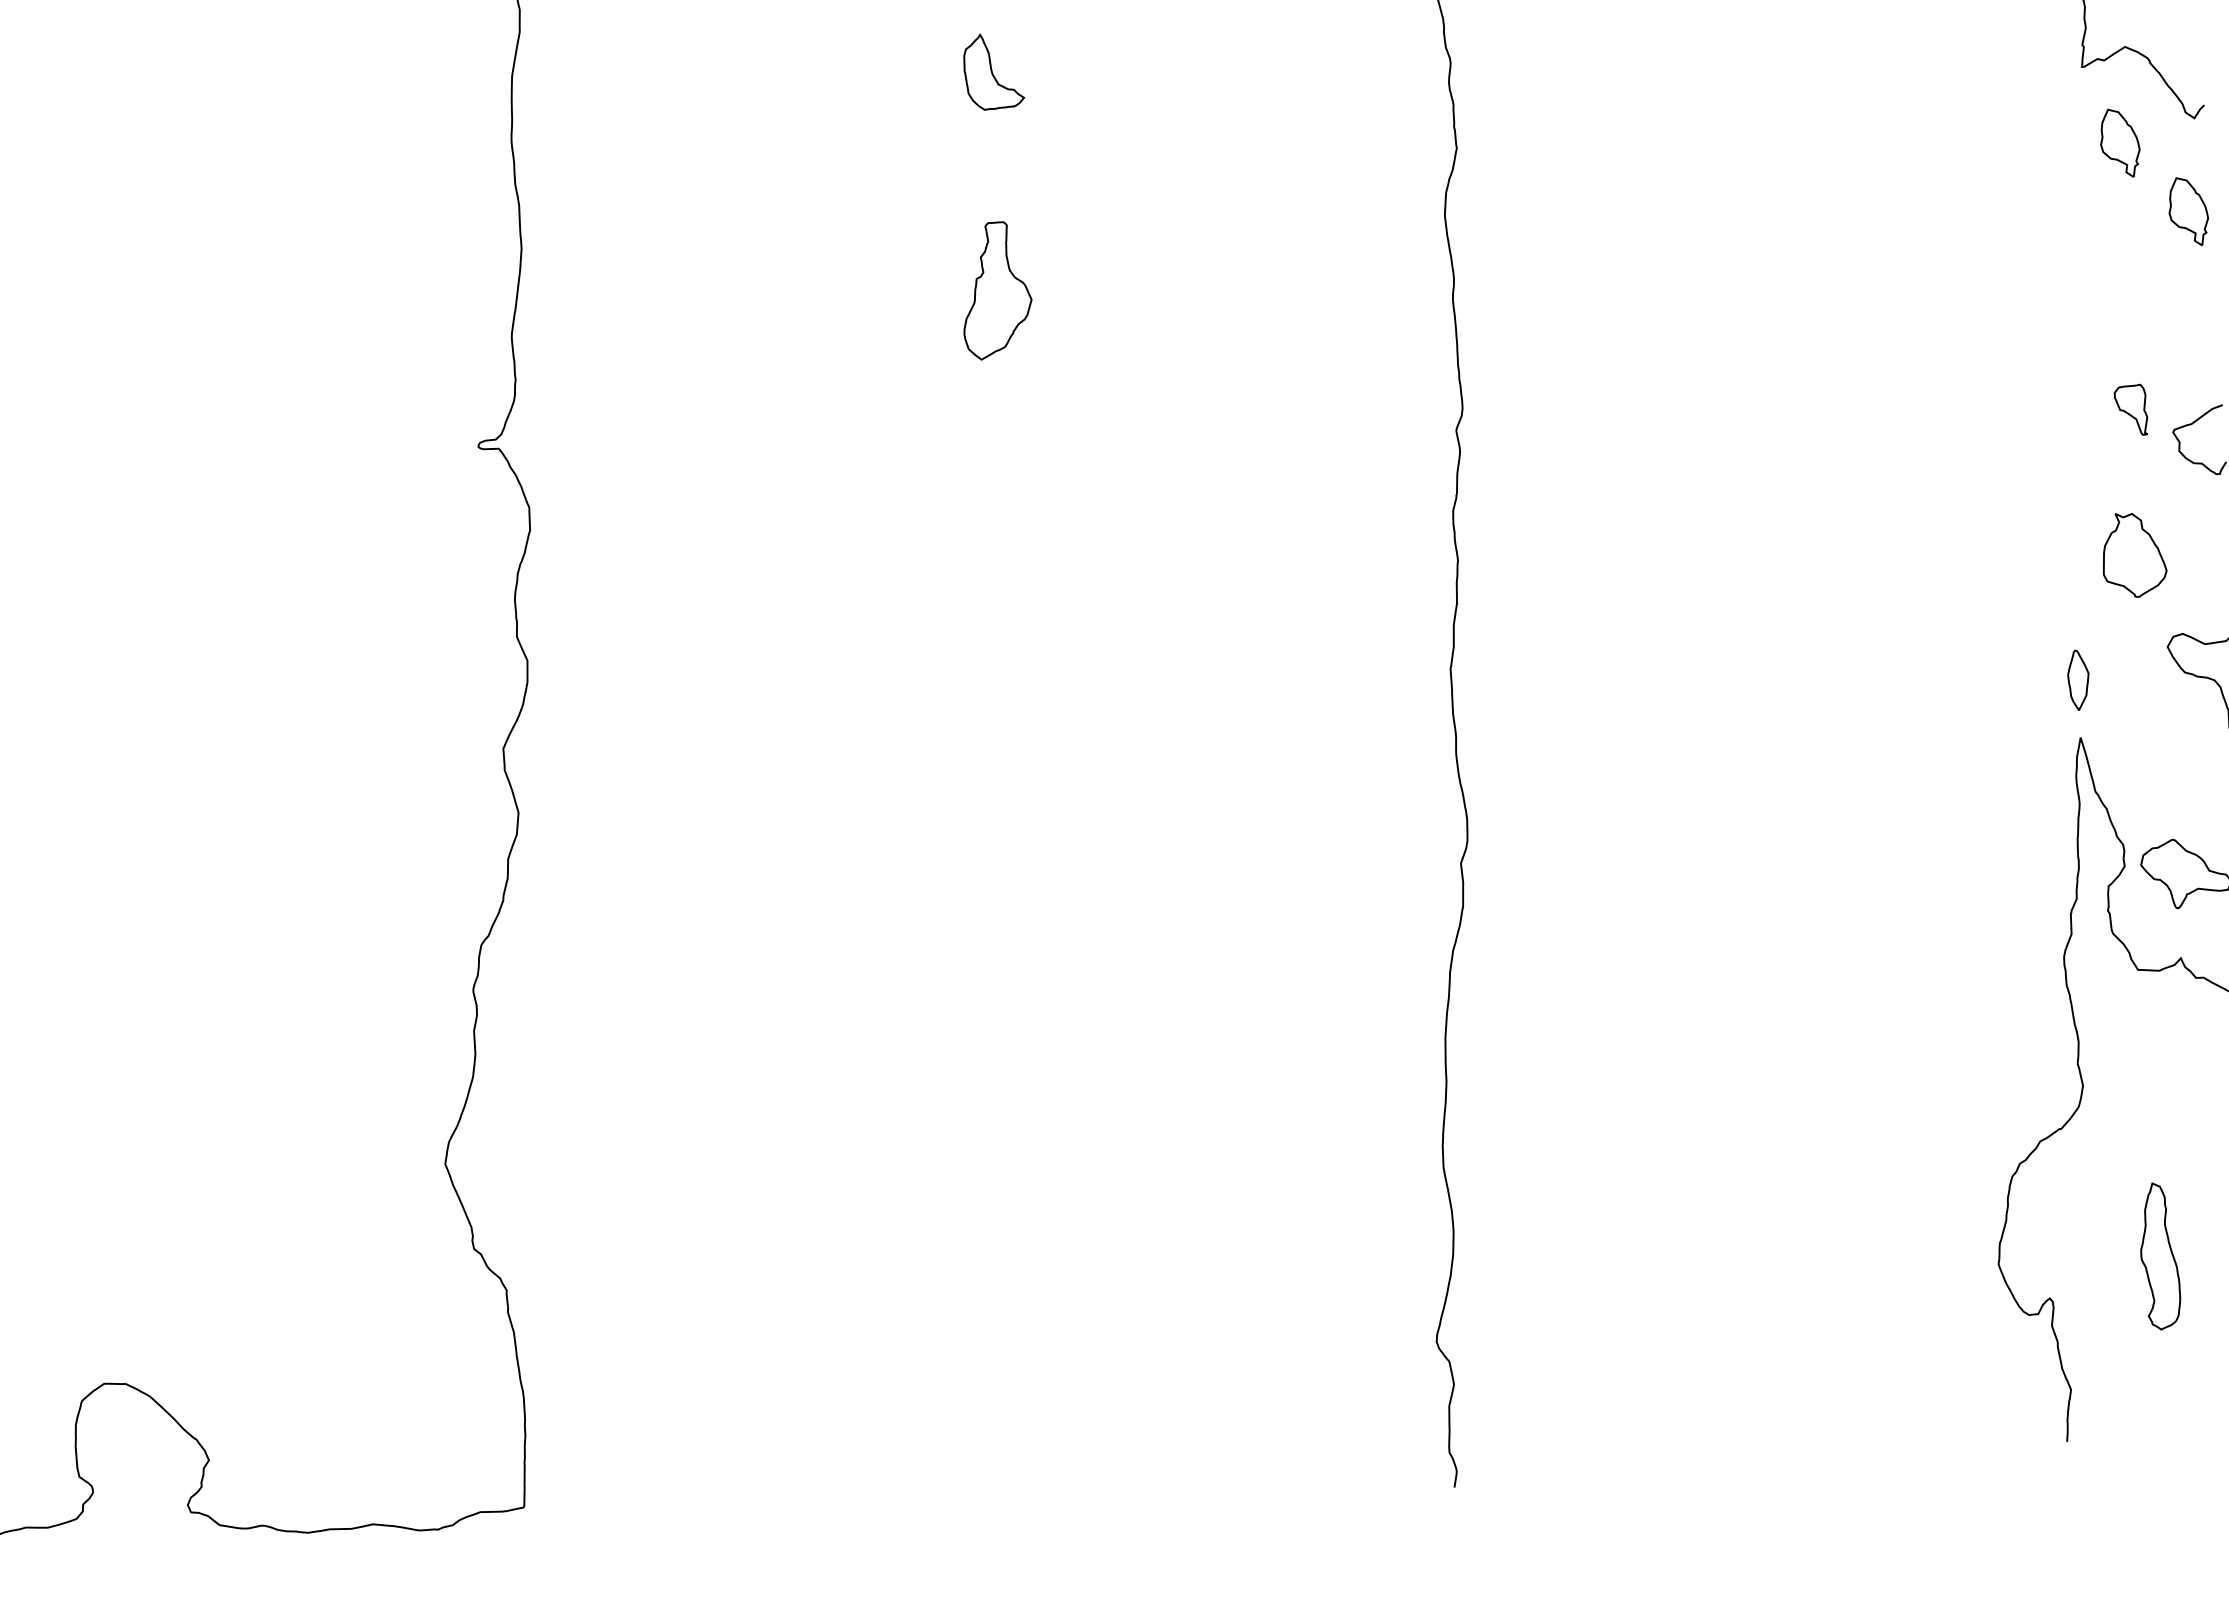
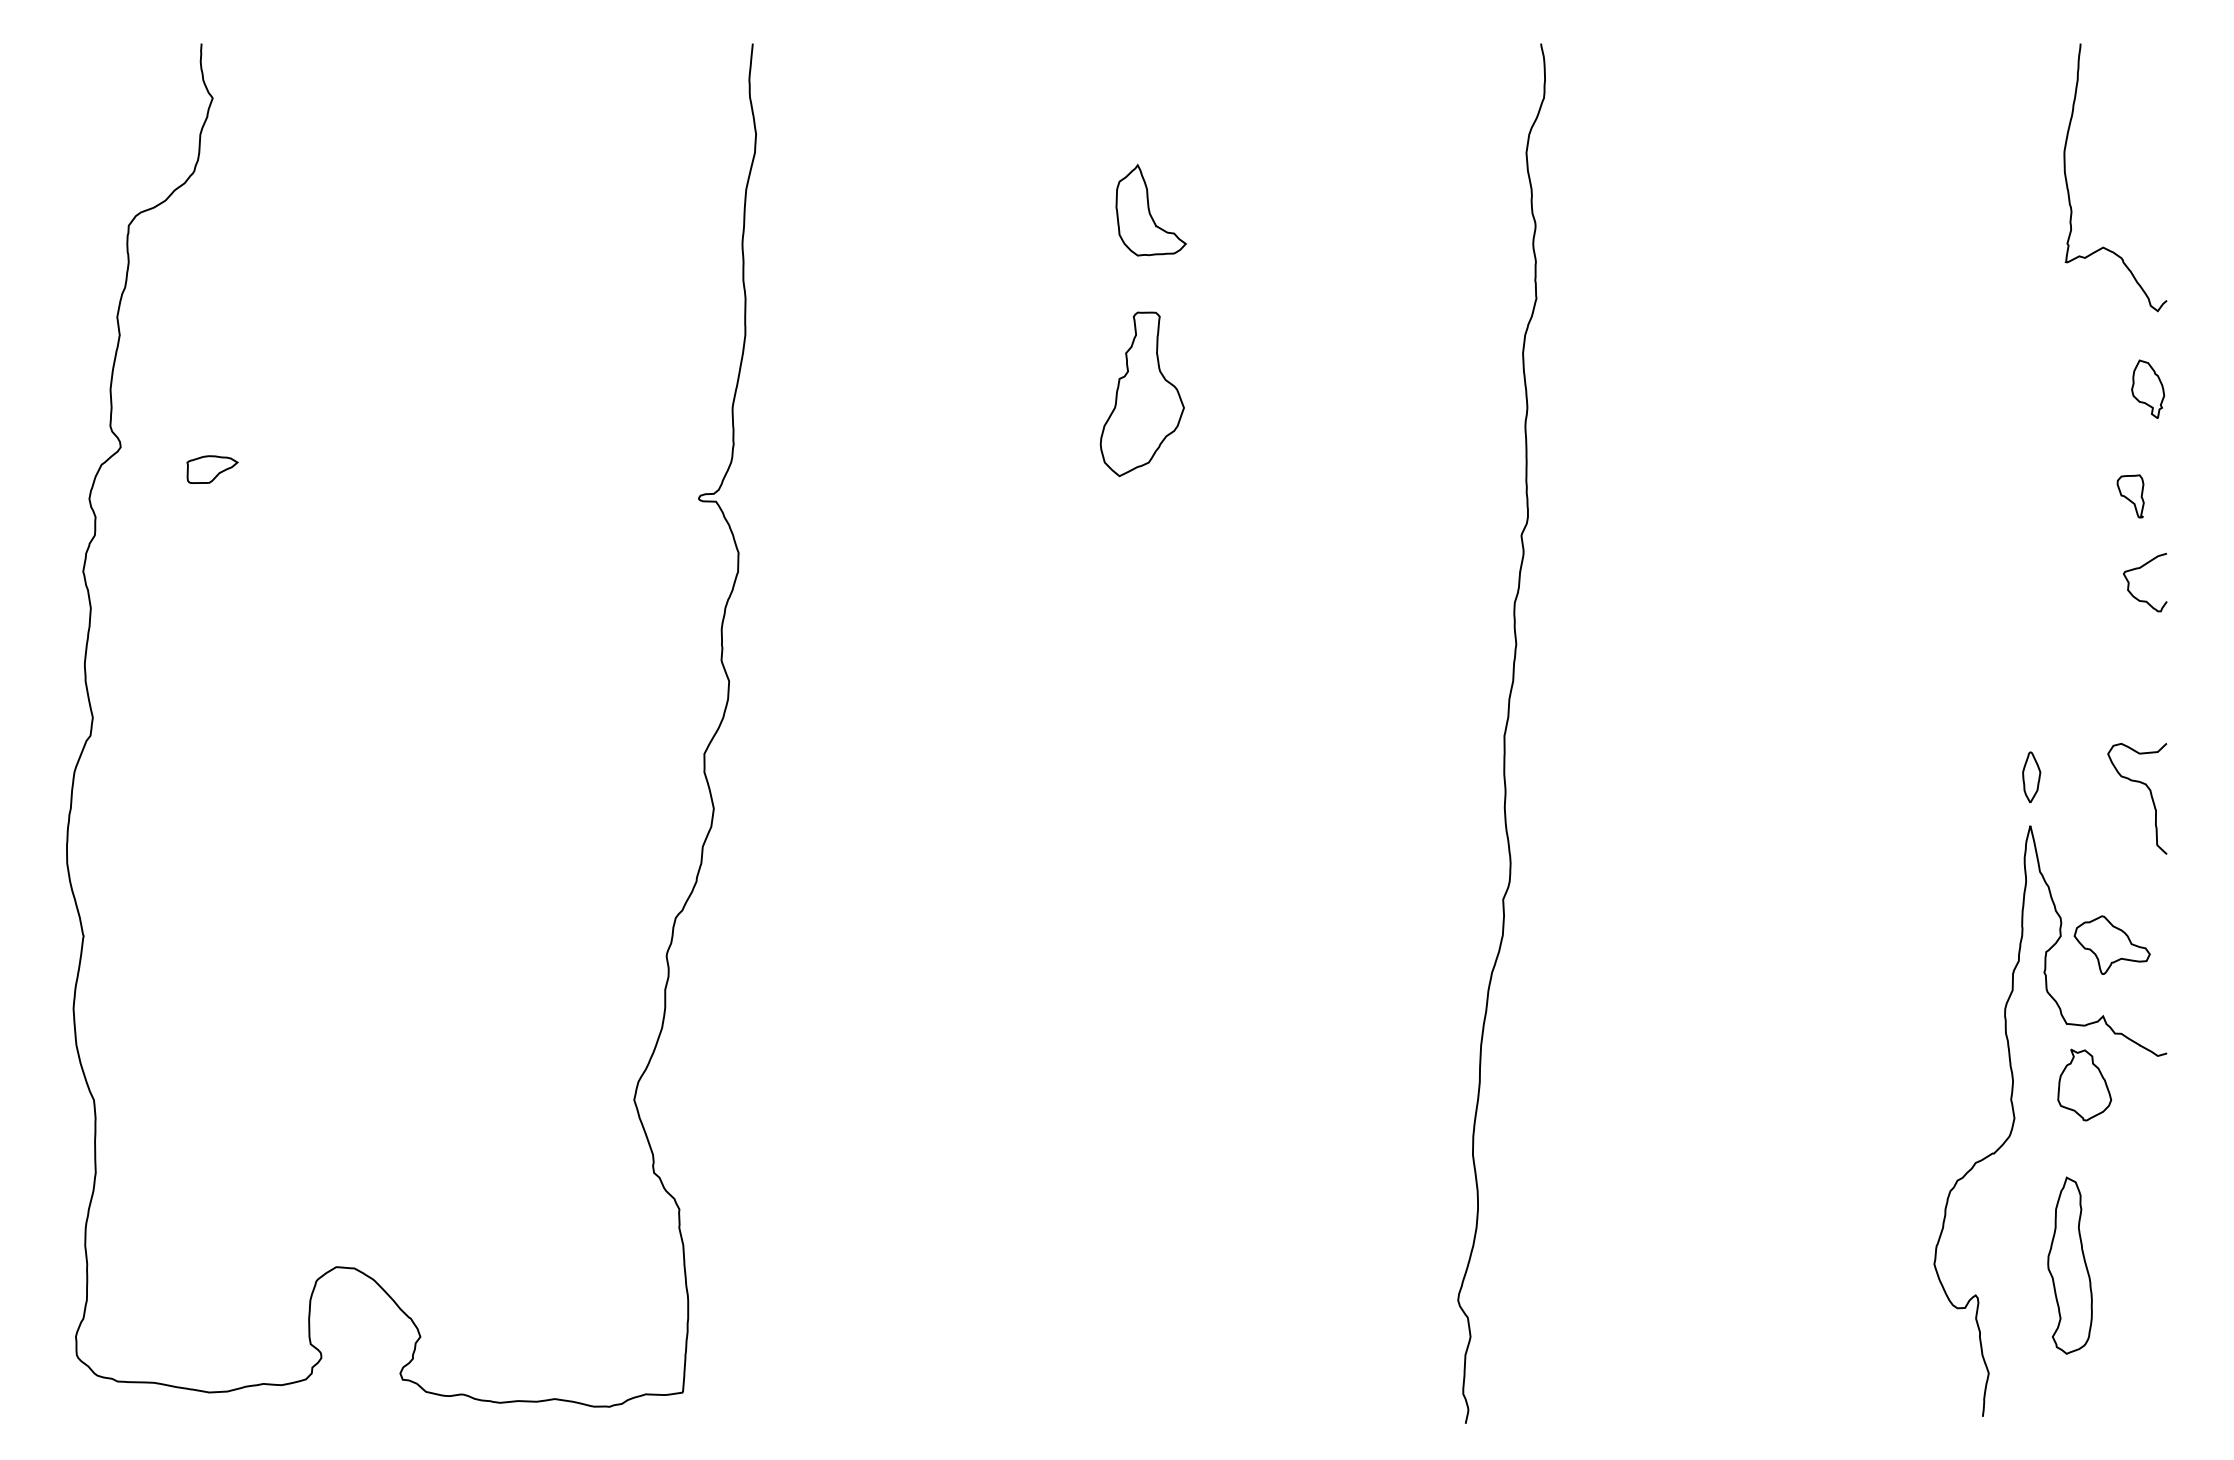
part: (992, 70) -> (1150, 209), size x1.43
part: (2120, 142) -> (2094, 327), removed
part: (995, 290) -> (1141, 394), size x1.43
part: (2130, 410) -> (2130, 496), moved
part: (2133, 554) -> (2084, 1084), moved
part: (2158, 1256) -> (2069, 1265), size x1.43

